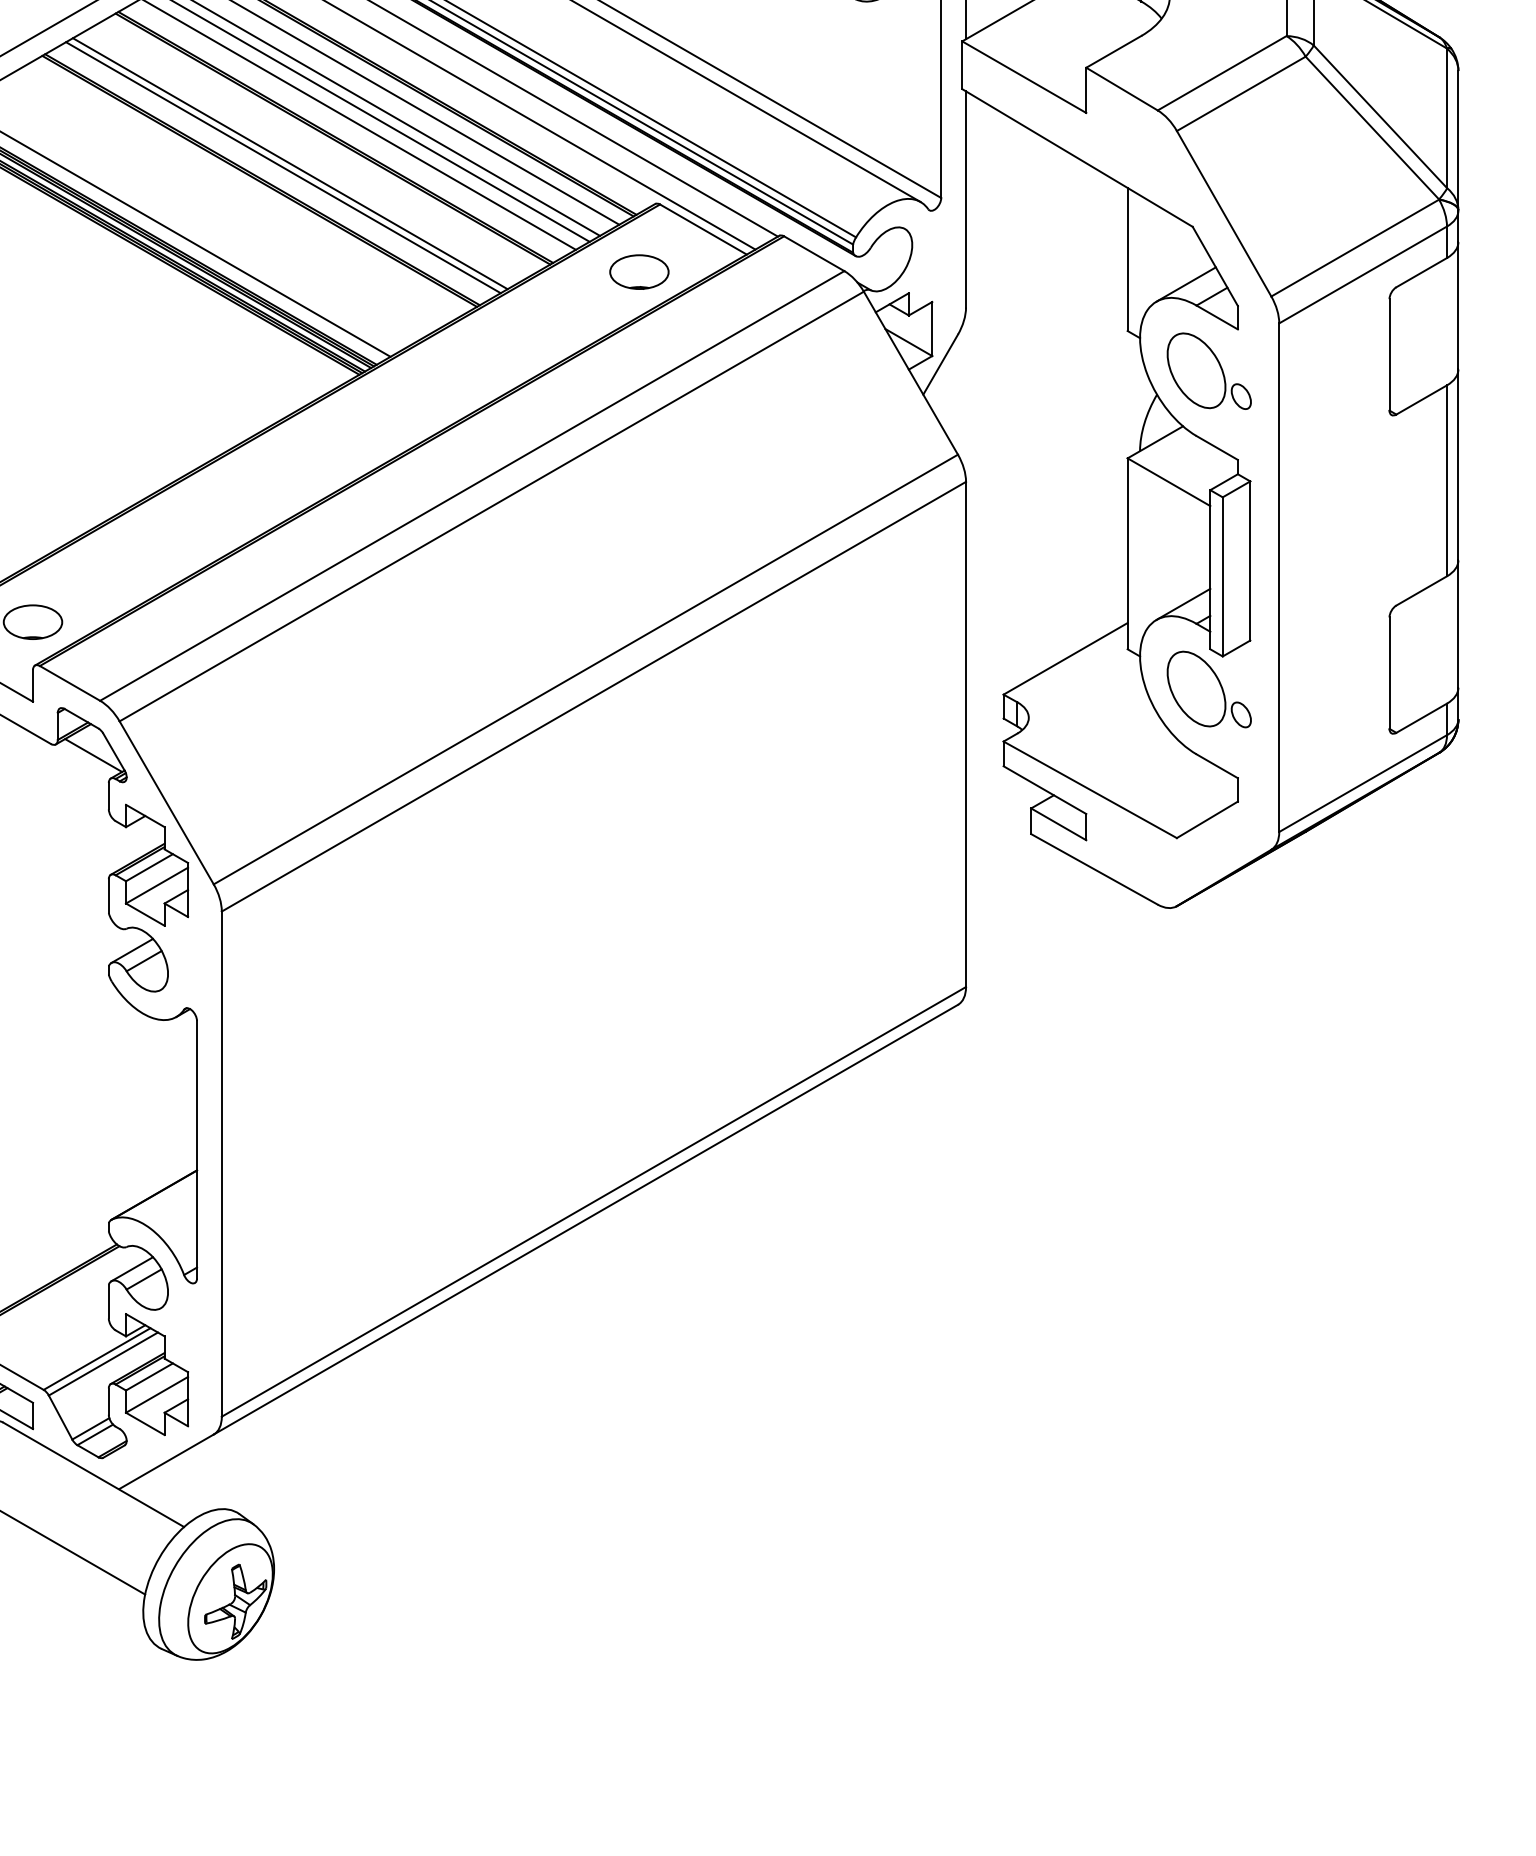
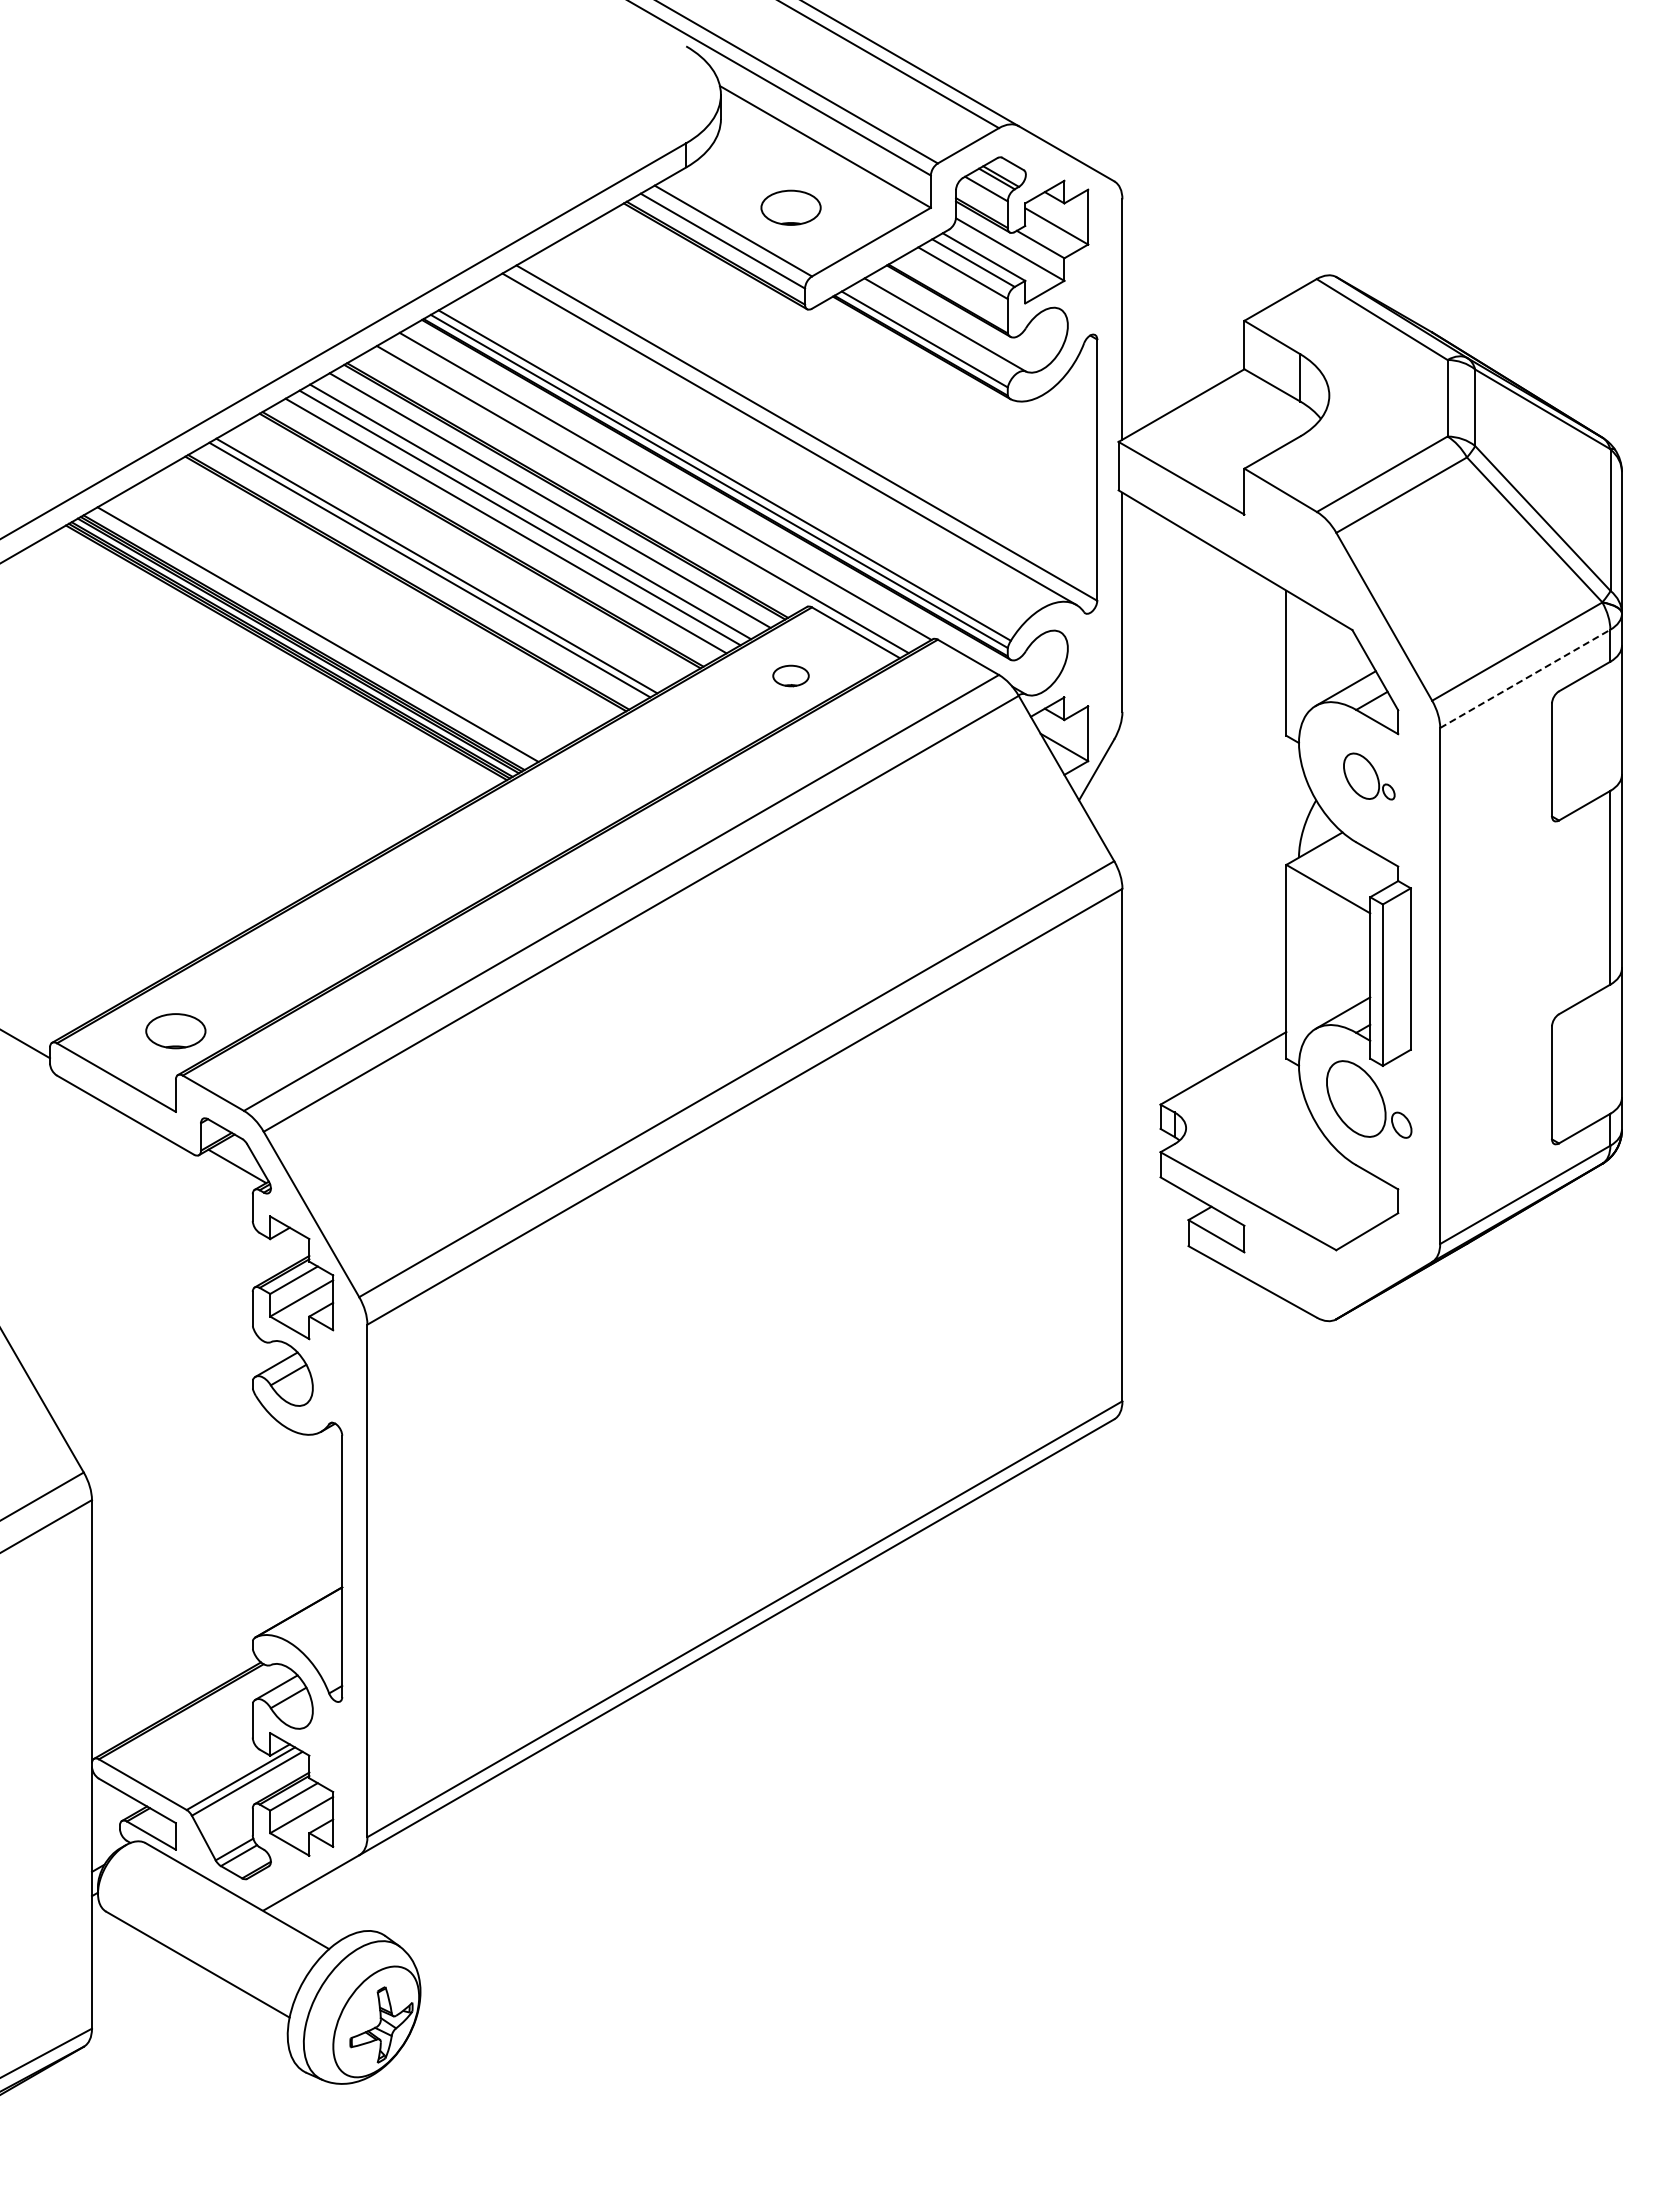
part: (638, 271) -> (790, 675), size x0.6
line: (1363, 274) -> (1525, 678), solid -> dashed
part: (1209, 371) -> (1369, 776), size x0.6

